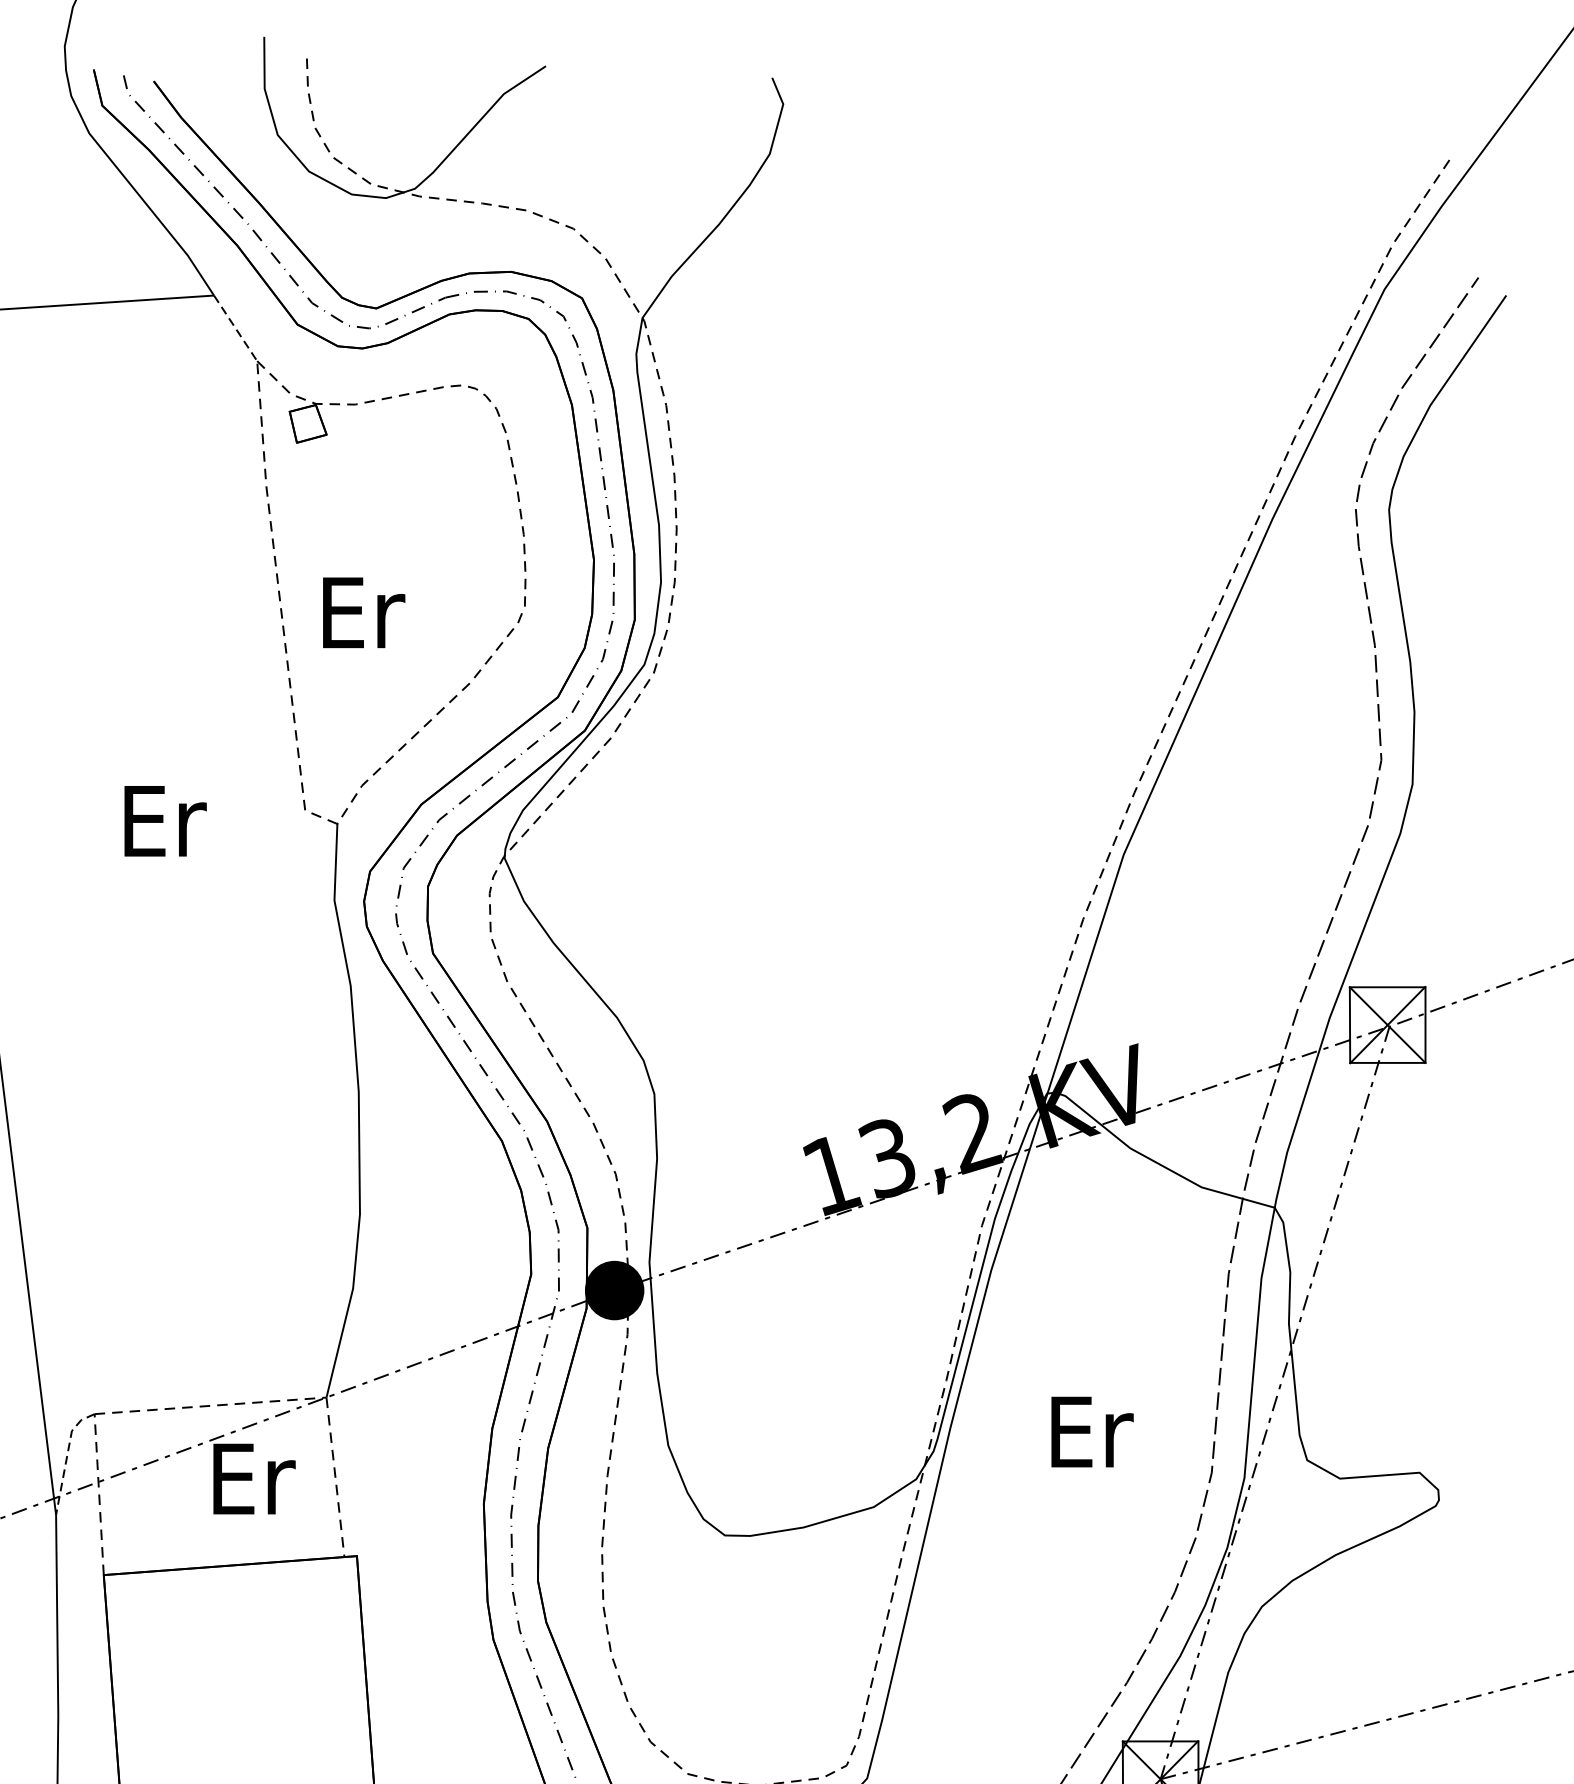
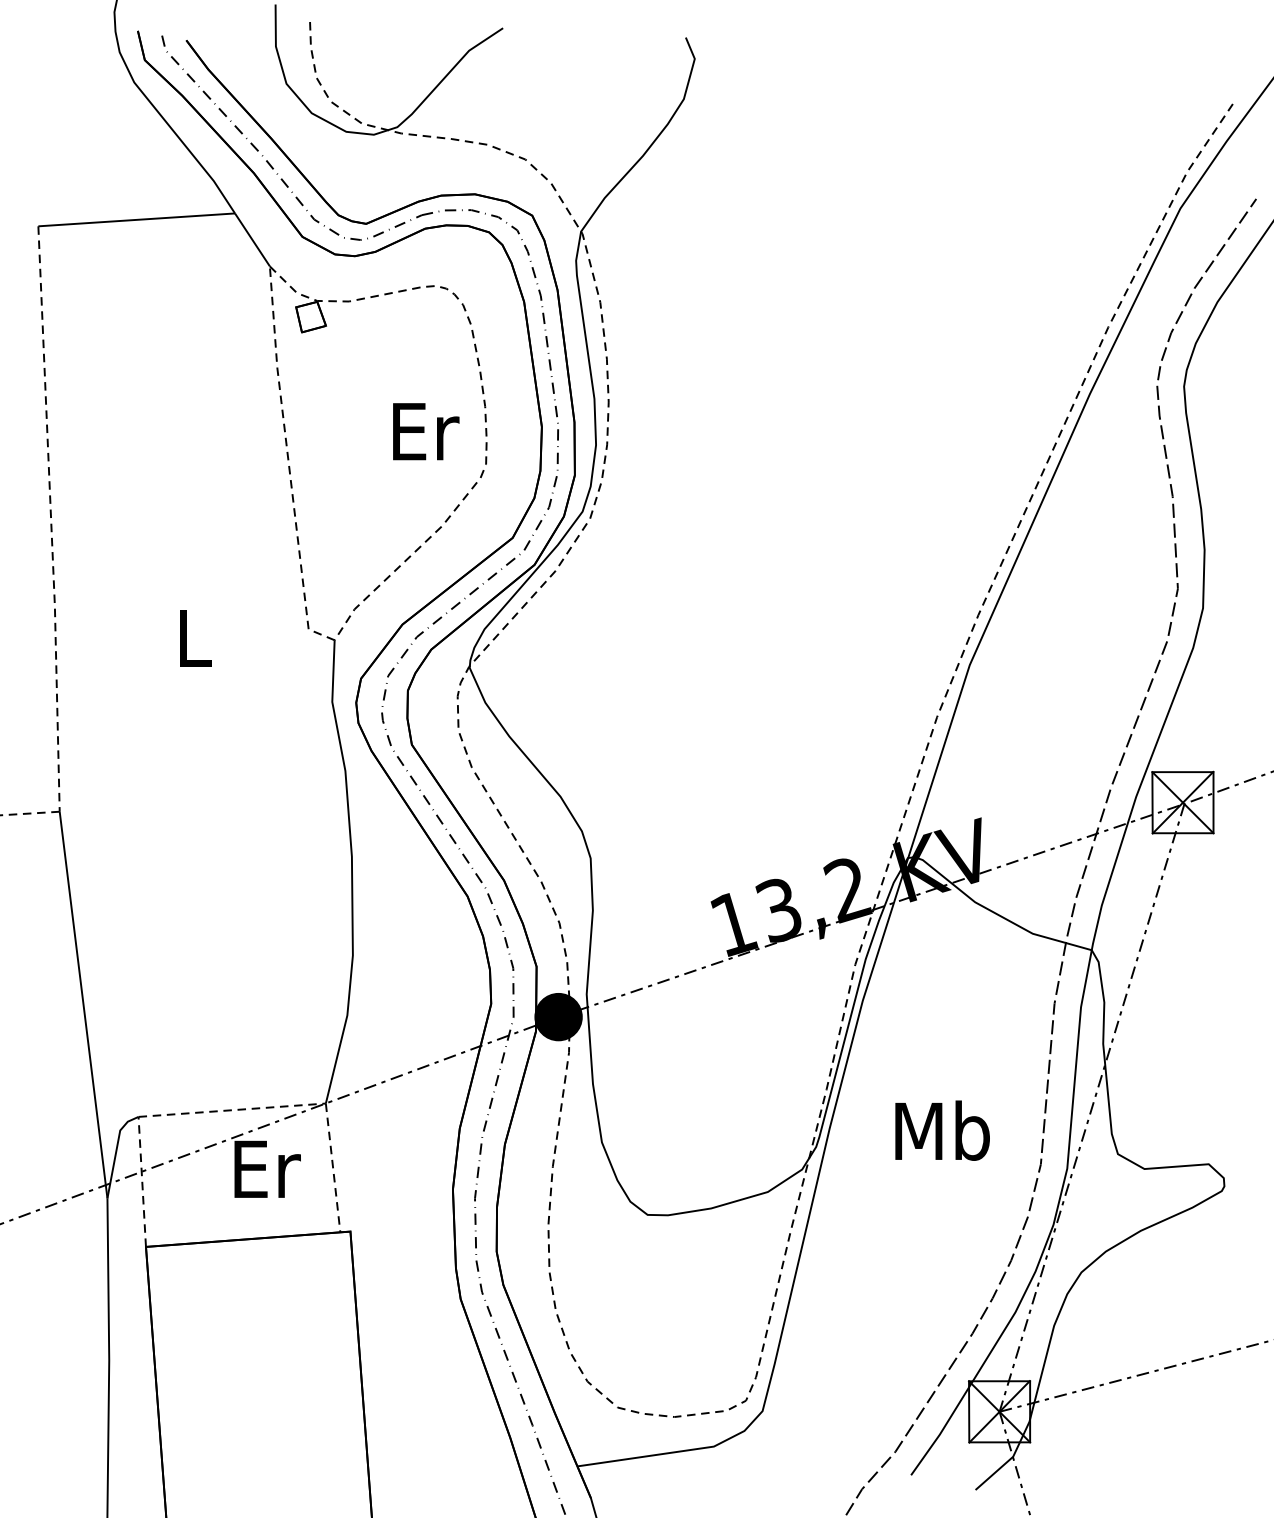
line: (235, 327) -> (252, 239), dashed -> solid
text: (364, 612) -> (426, 431), moved
text: (165, 820) -> (195, 637), Er -> L
text: (1089, 1430) -> (942, 1130), Er -> Mb
line: (67, 1456) -> (116, 1151), dashed -> solid

